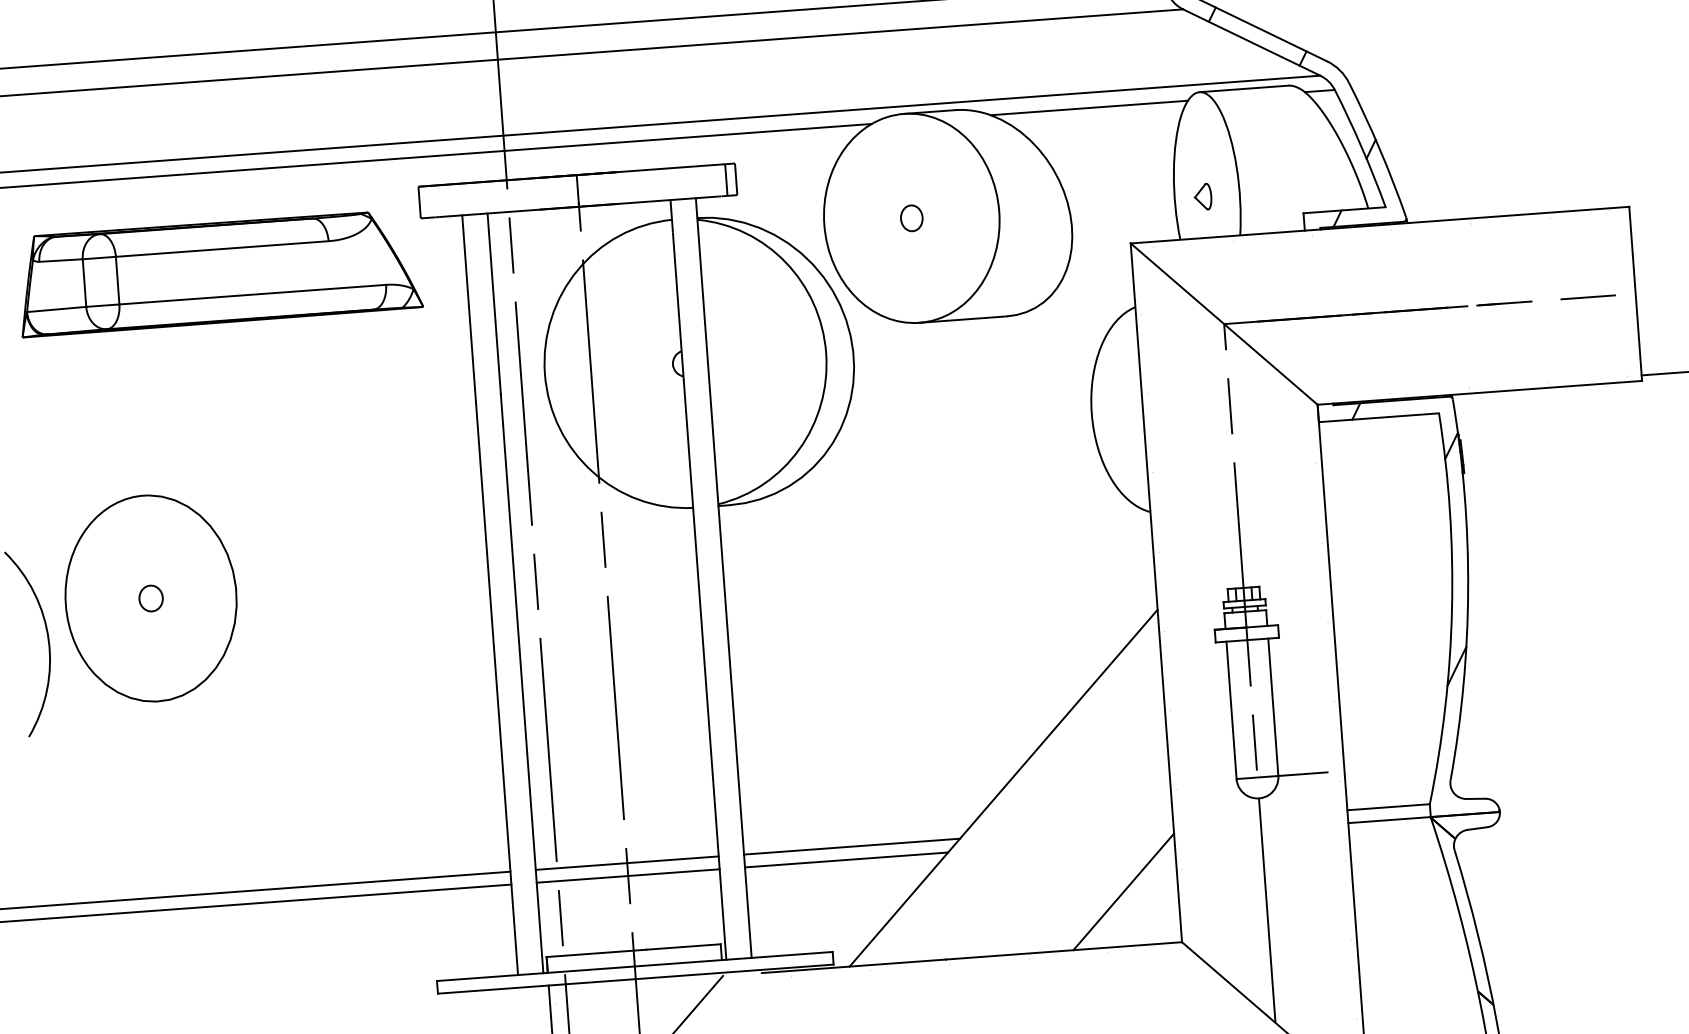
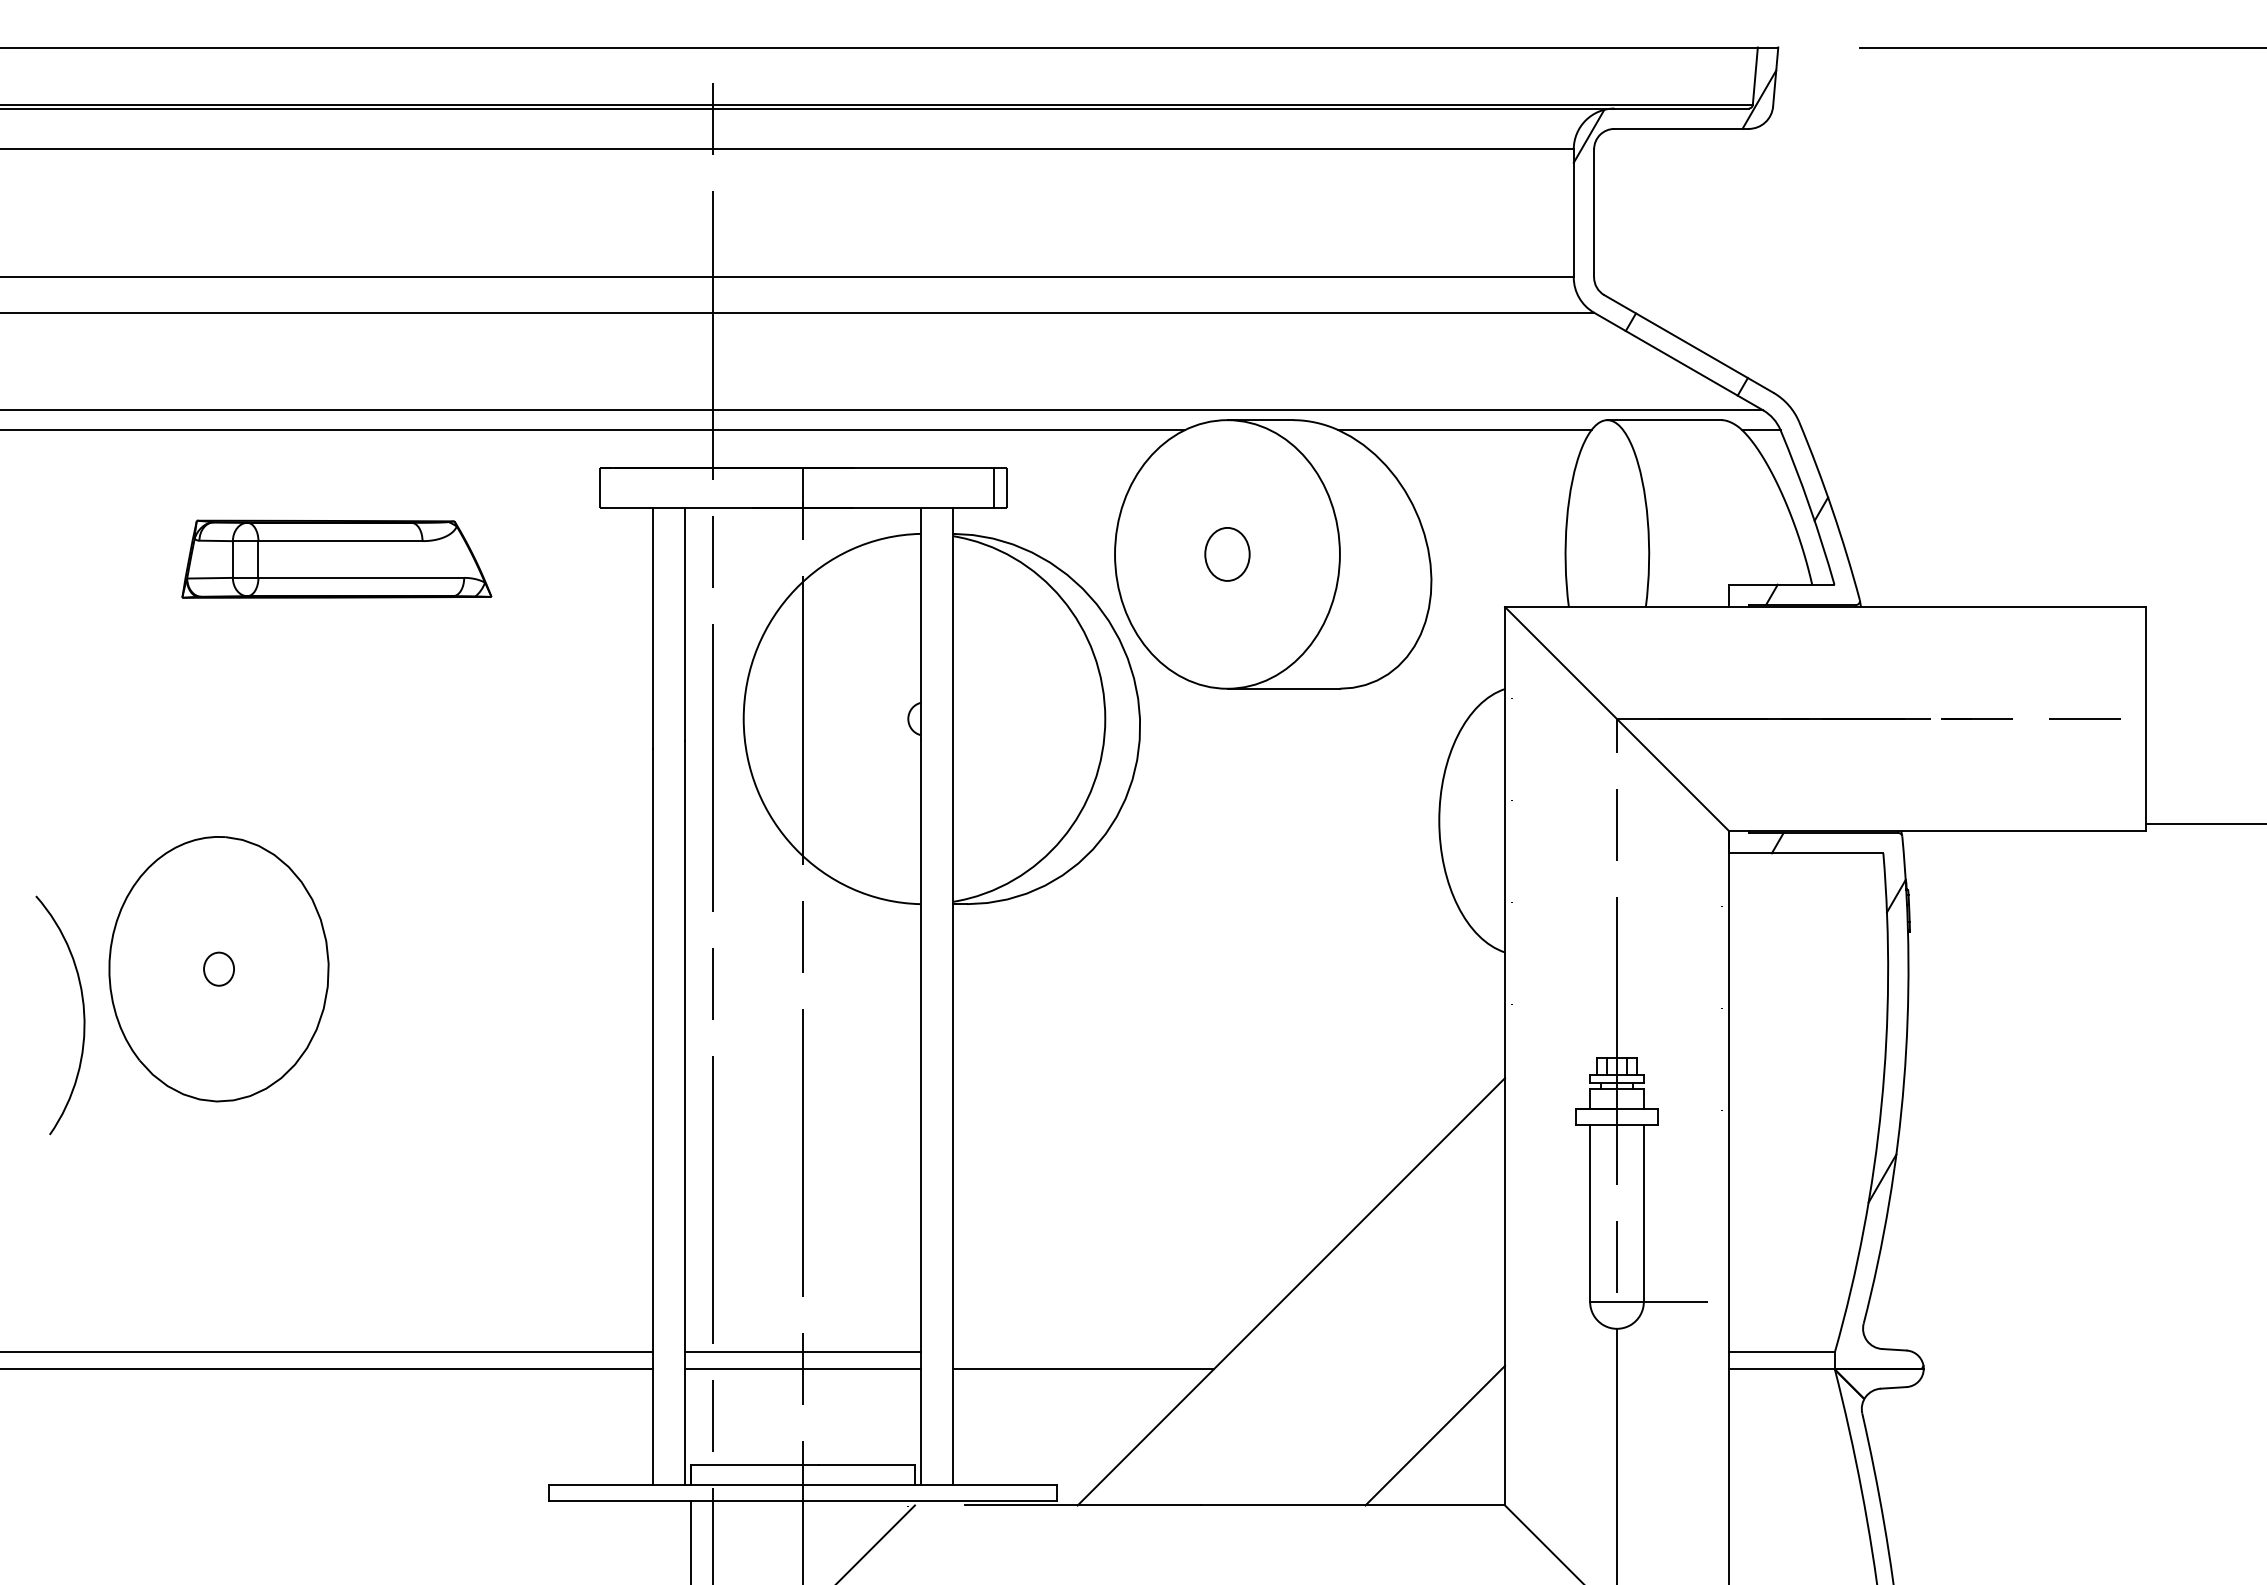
part: (1202, 197) -> (1601, 554), removed
part: (911, 218) -> (1227, 554), size x1.6
part: (219, 273) -> (336, 559), size x0.6
line: (851, 846) -> (1091, 1352), removed

